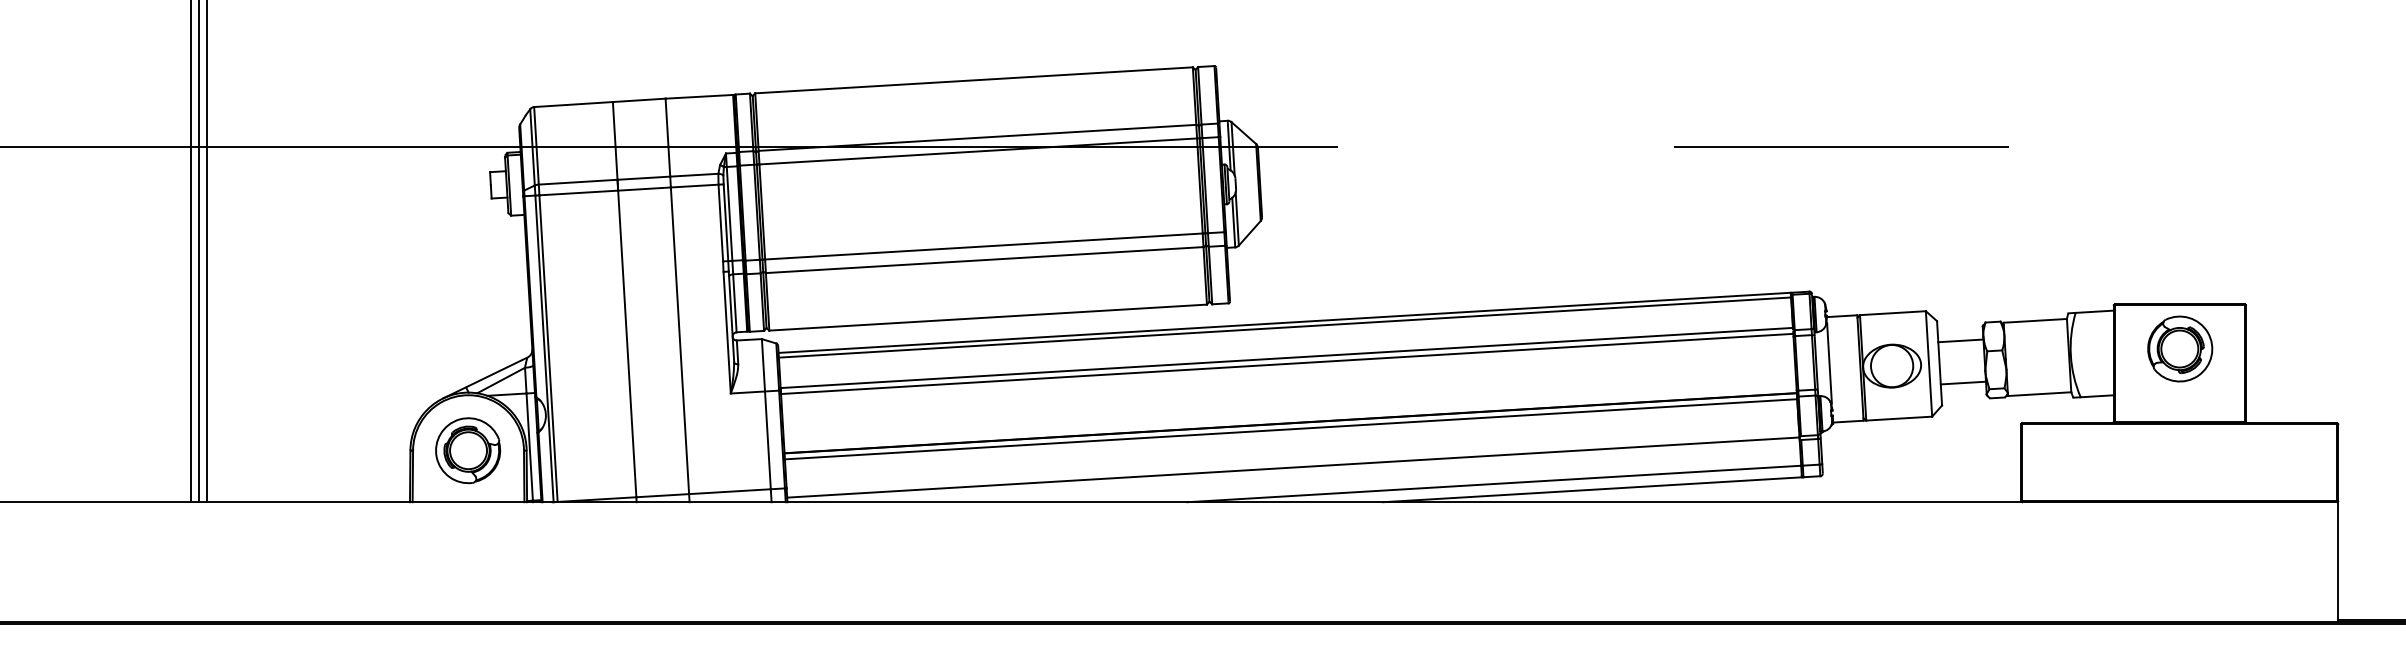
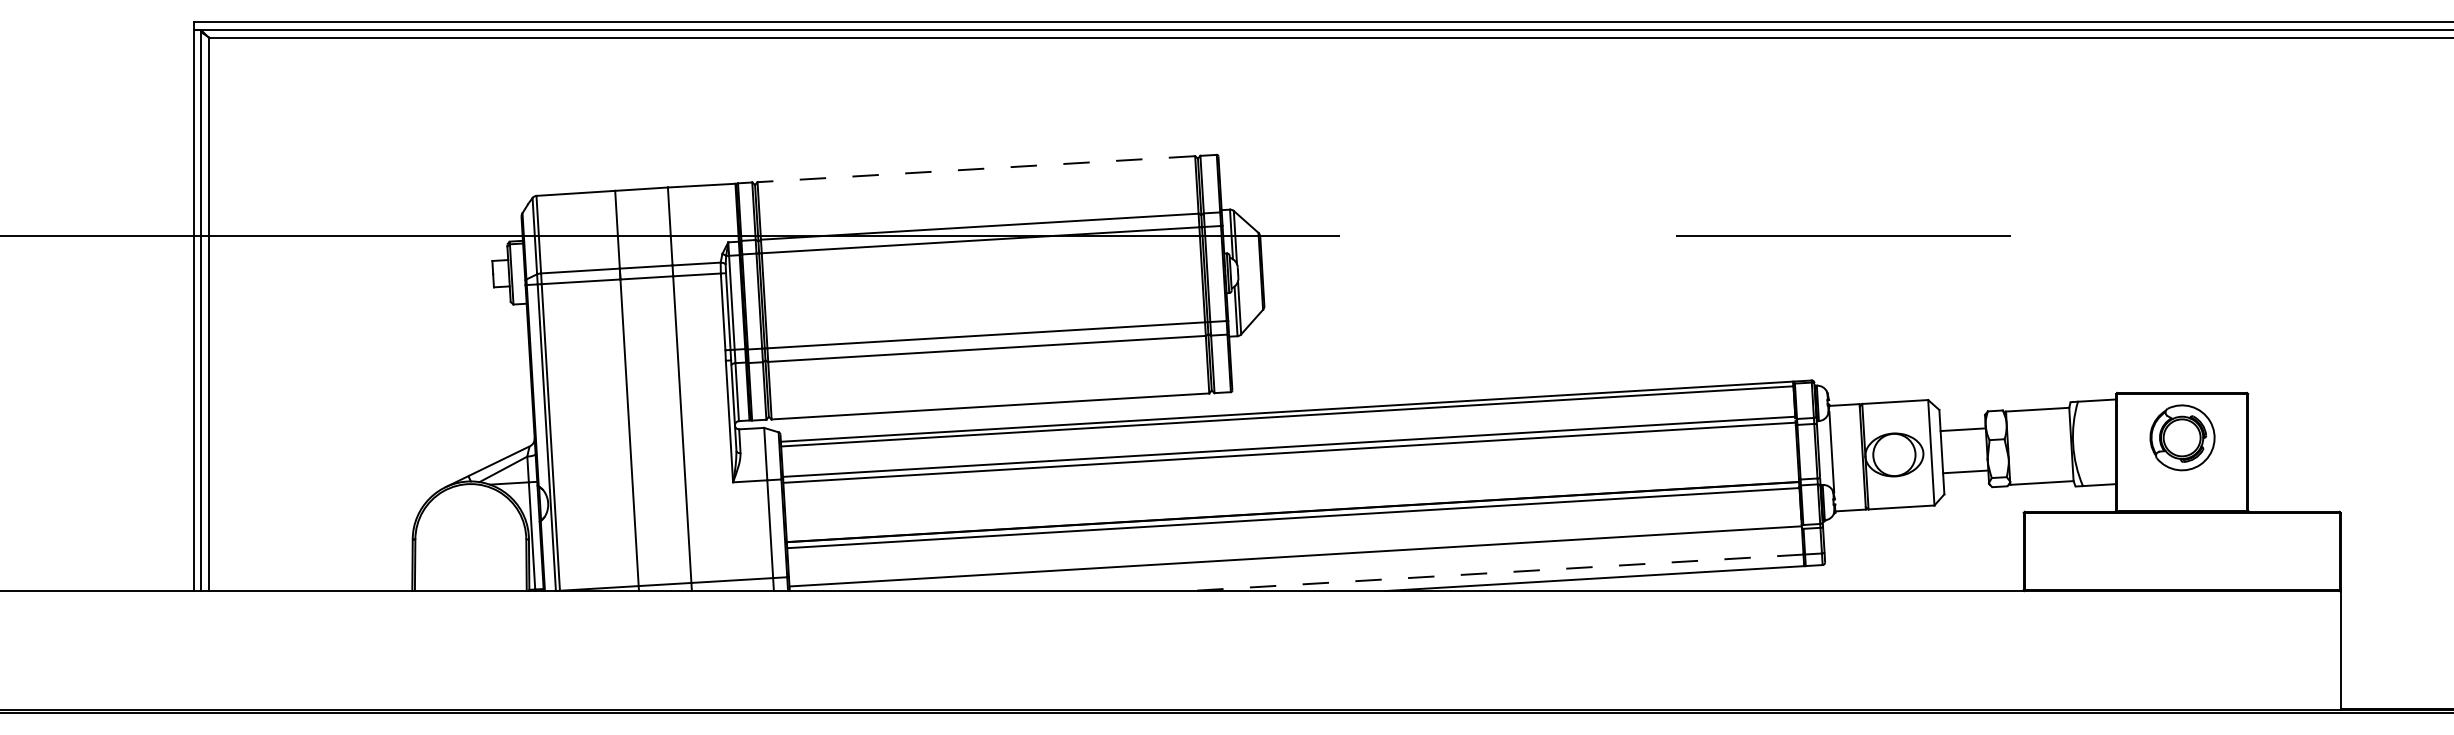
line: (973, 80) -> (975, 169), solid -> dashed
part: (468, 450) -> (470, 539), removed
line: (1494, 483) -> (1496, 572), solid -> dashed

